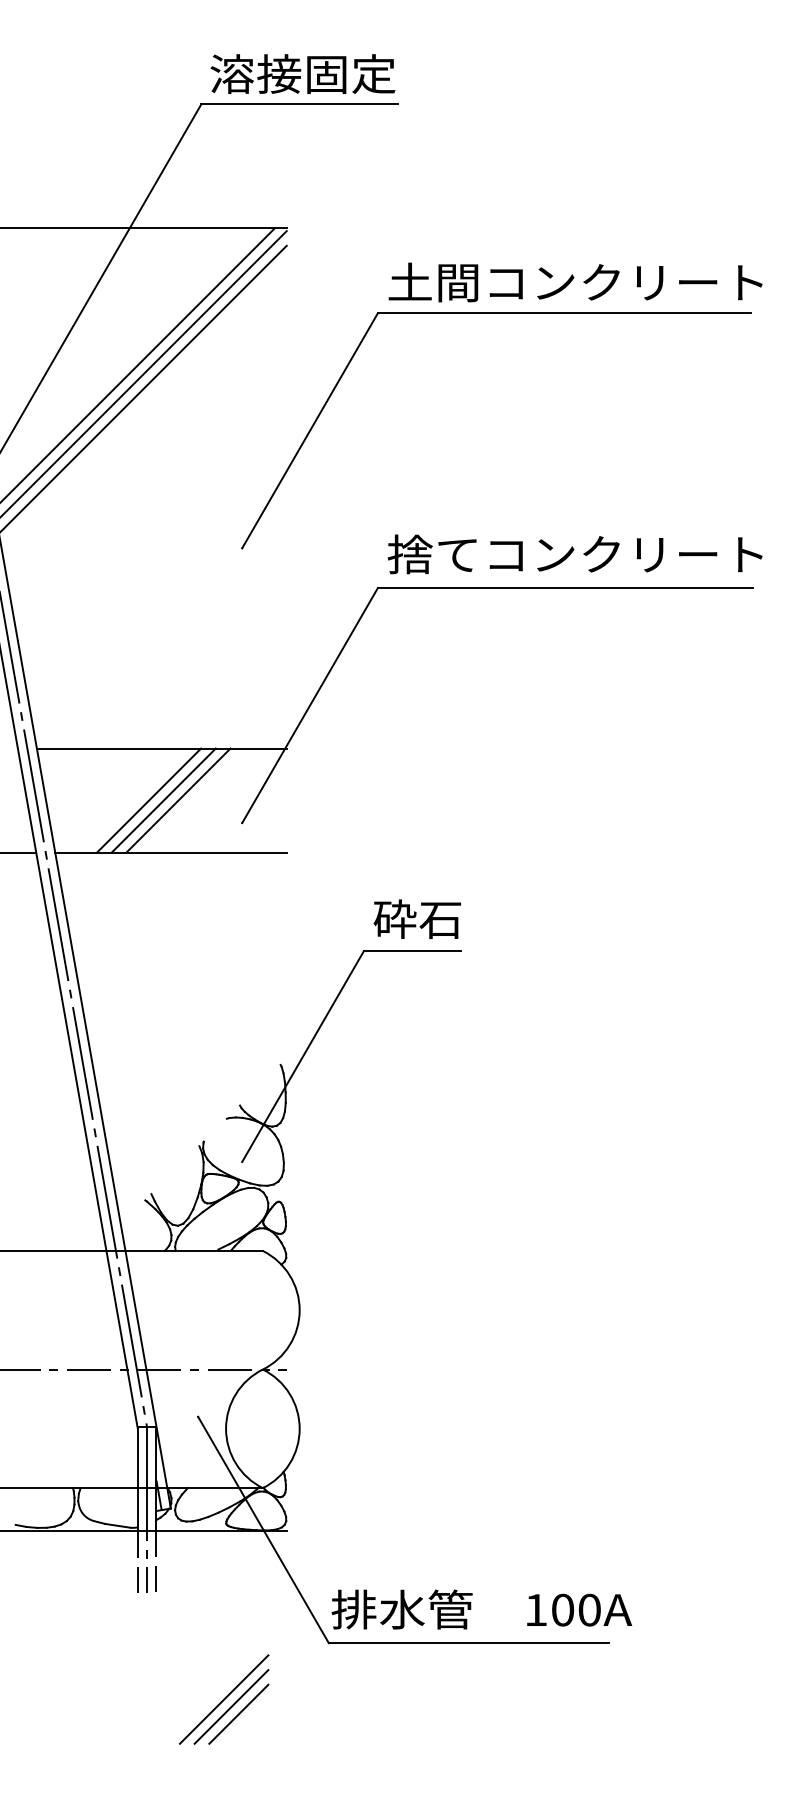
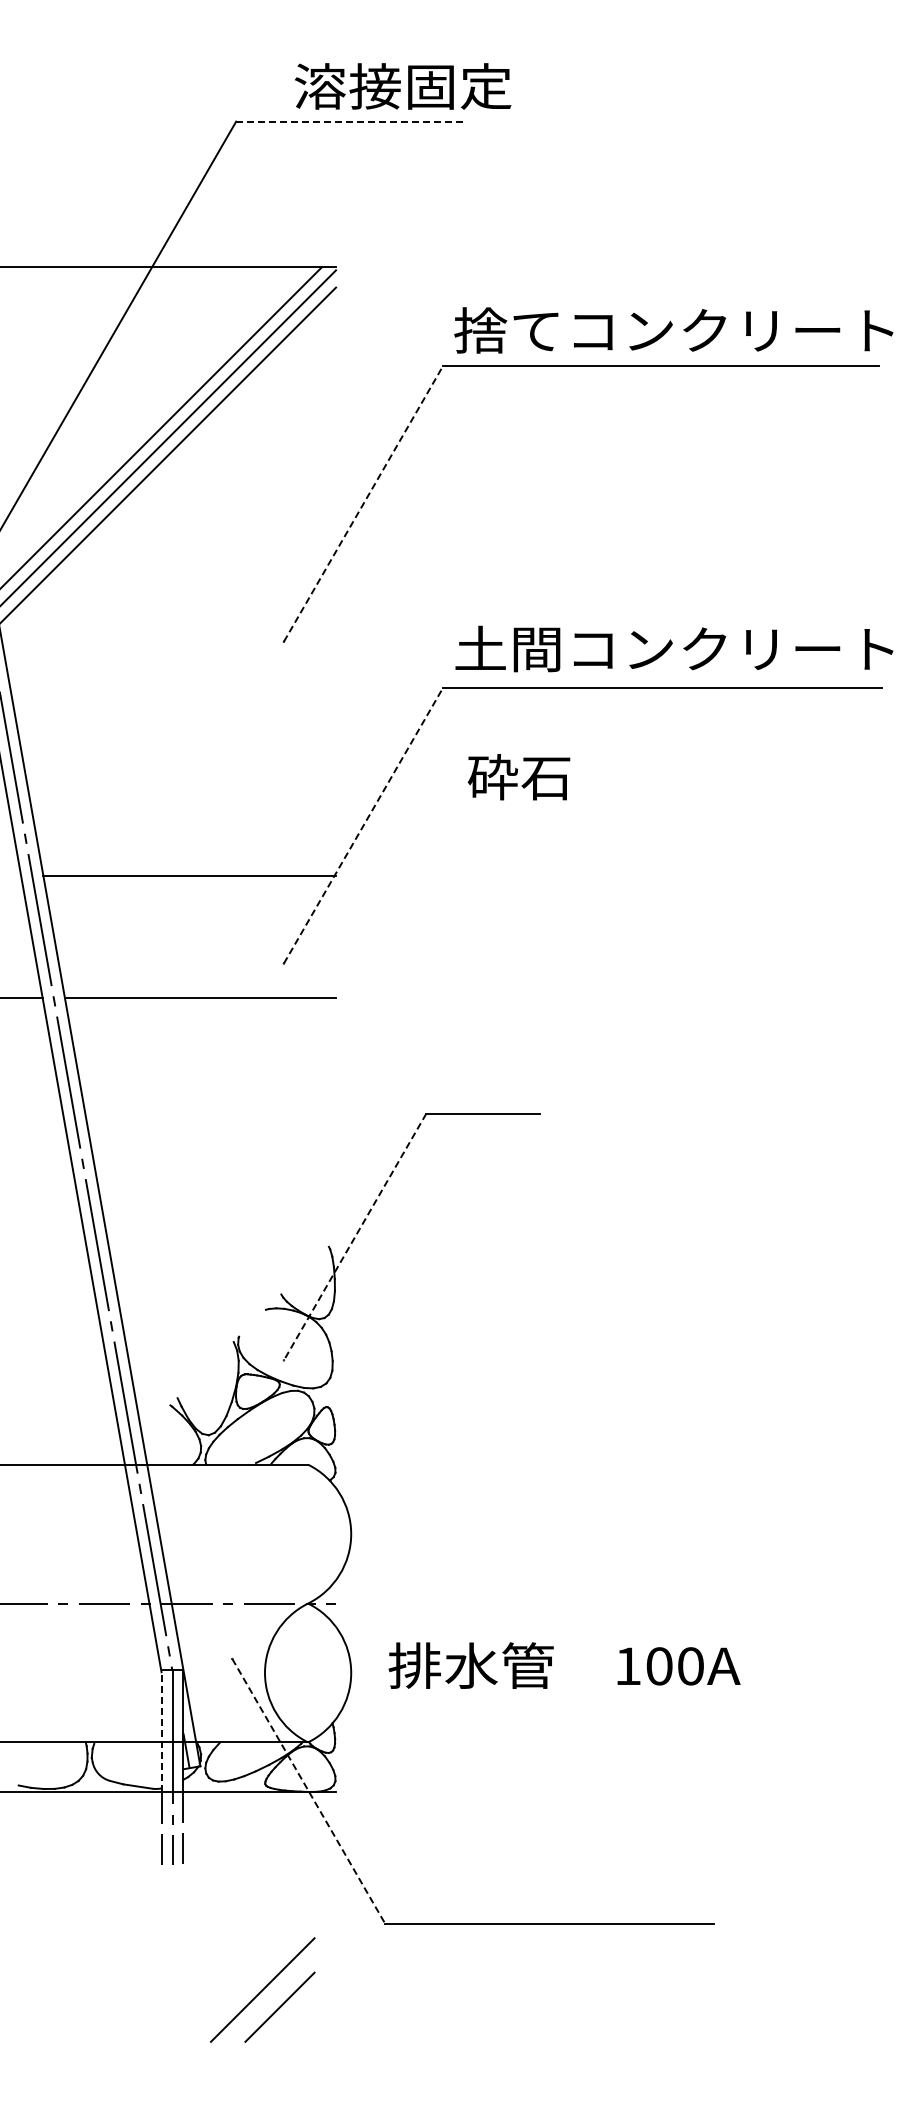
text: (302, 74) -> (402, 86), moved
line: (300, 104) -> (352, 121), solid -> dashed
text: (433, 282) -> (507, 330), 土間コンクリート -> 捨てコンクリート
line: (310, 431) -> (363, 504), solid -> dashed
text: (433, 554) -> (507, 648), 捨てコンクリート -> 土間コンクリート
line: (310, 705) -> (363, 825), solid -> dashed
line: (148, 800) -> (174, 937), removed
line: (163, 800) -> (191, 937), removed
line: (178, 800) -> (209, 937), removed
text: (416, 919) -> (518, 777), moved
line: (302, 1056) -> (354, 1237), solid -> dashed
line: (137, 1478) -> (161, 1731), solid -> dashed
line: (263, 1530) -> (308, 1791), solid -> dashed
text: (481, 1609) -> (564, 1665), moved
line: (231, 1706) -> (271, 1998), removed

